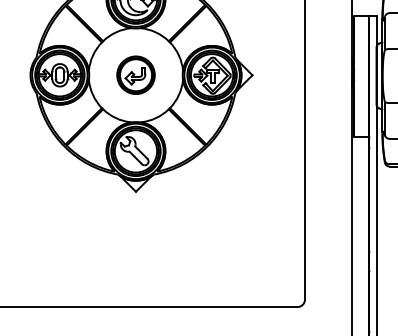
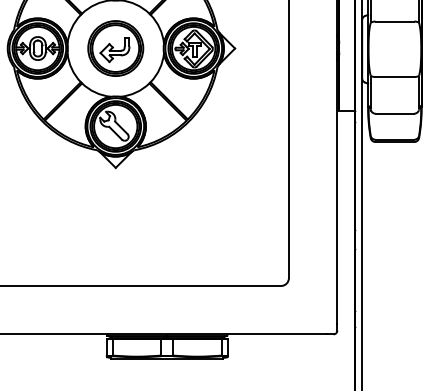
part: (135, 75) -> (115, 48), size x1.43

